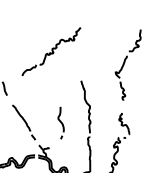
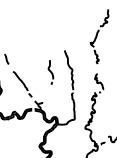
part: (50, 50) -> (40, 28), removed
part: (60, 123) -> (50, 72), moved

